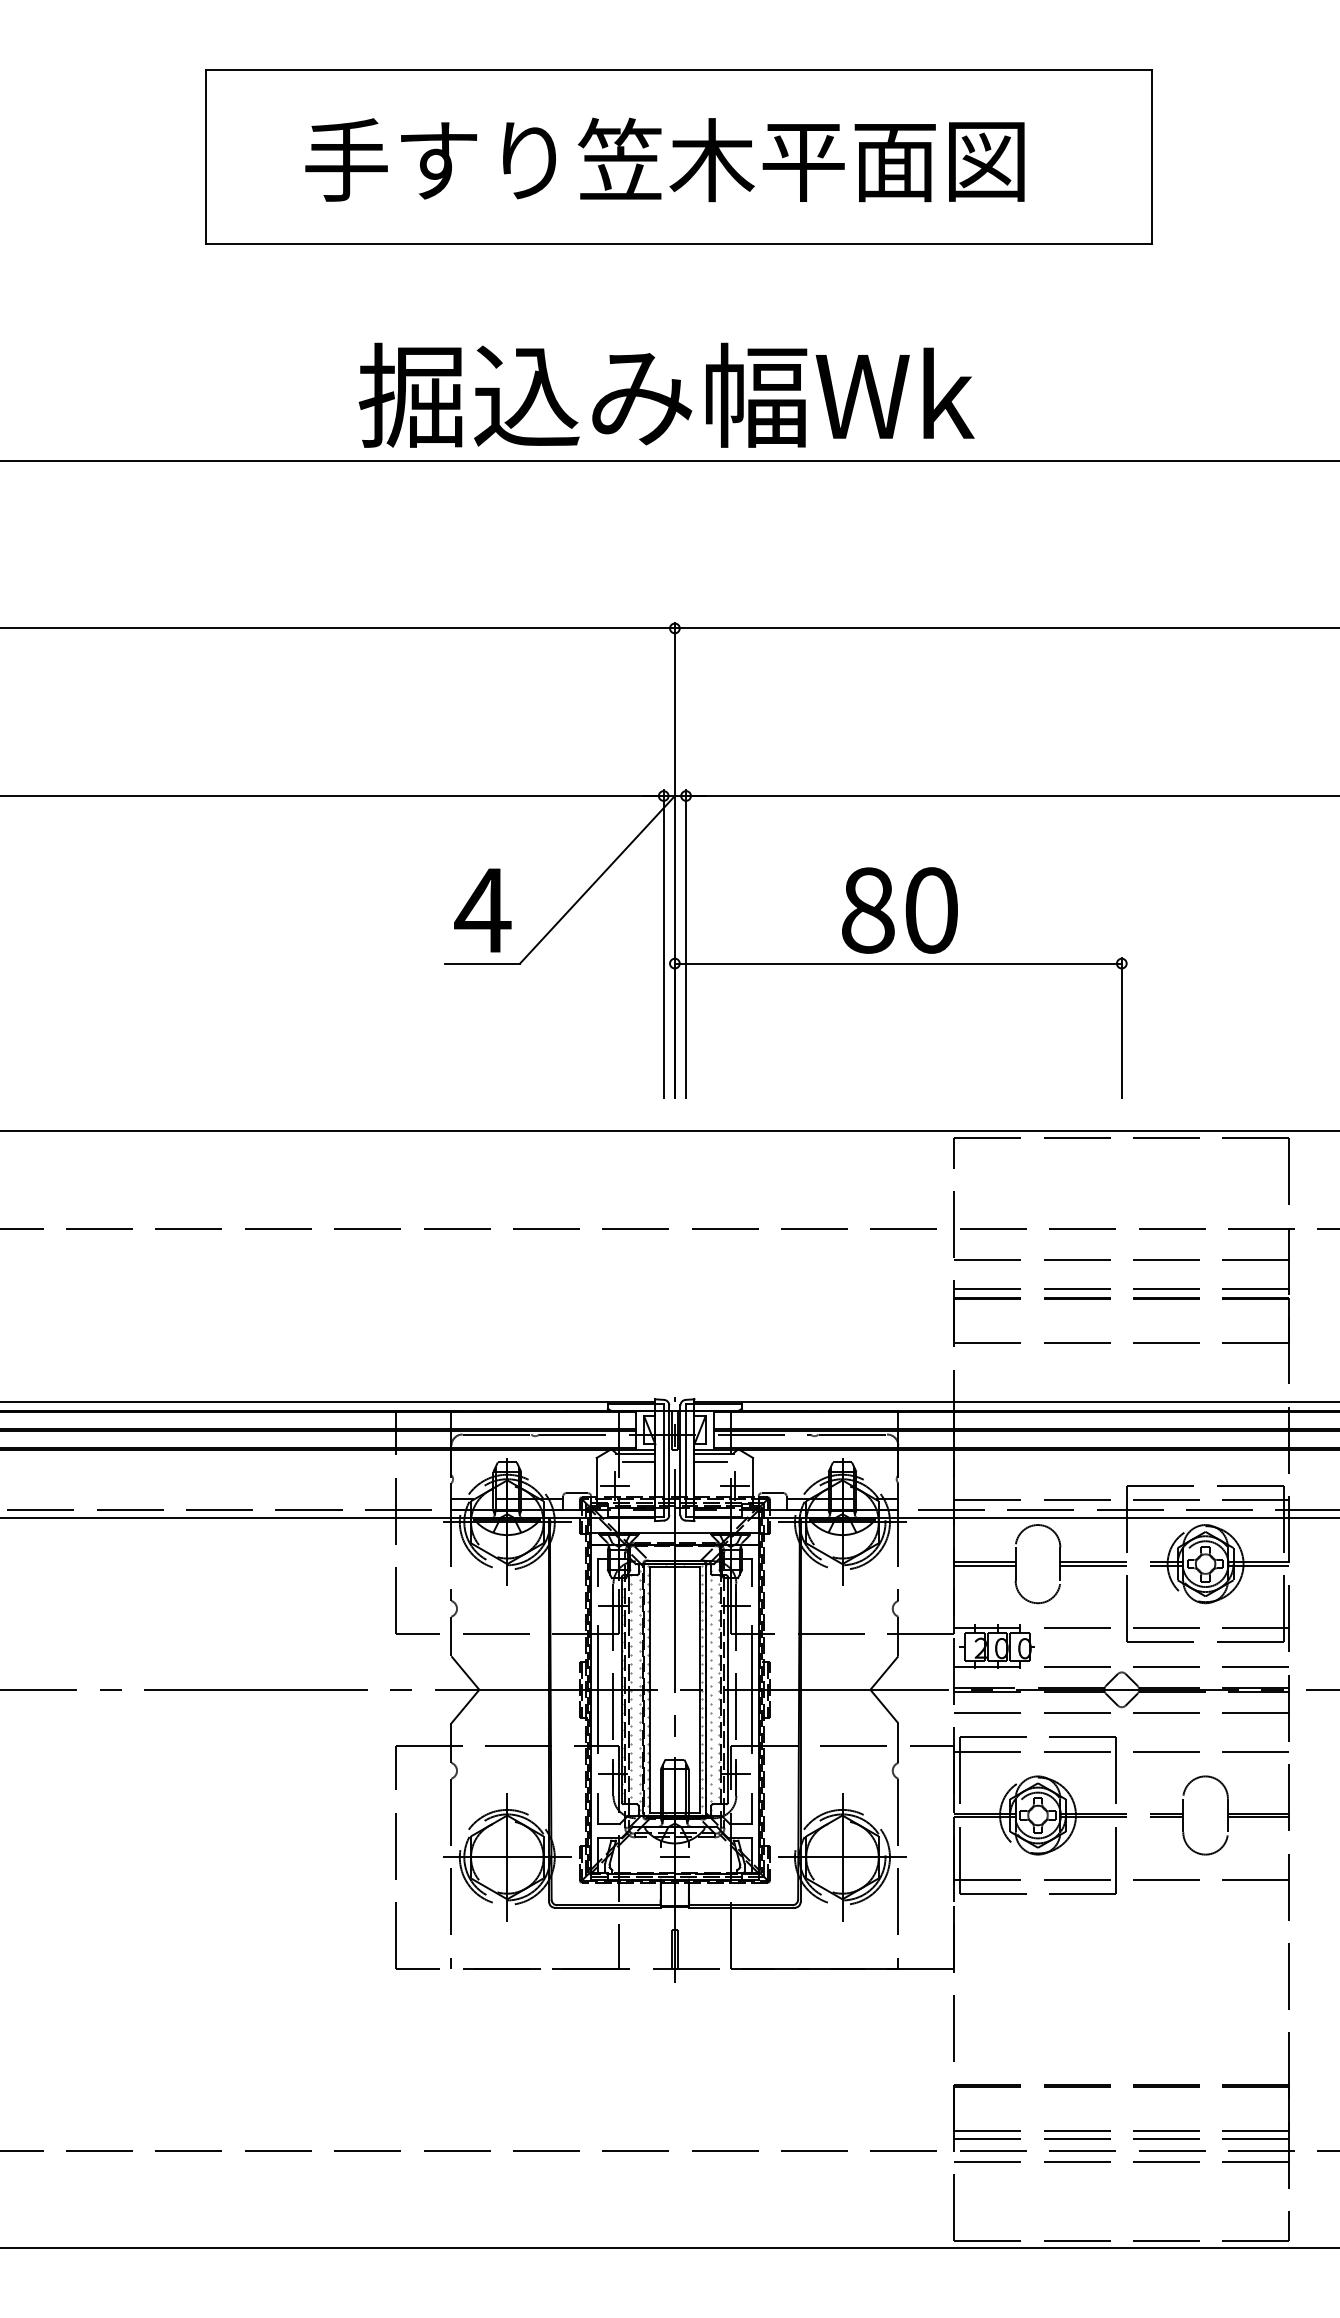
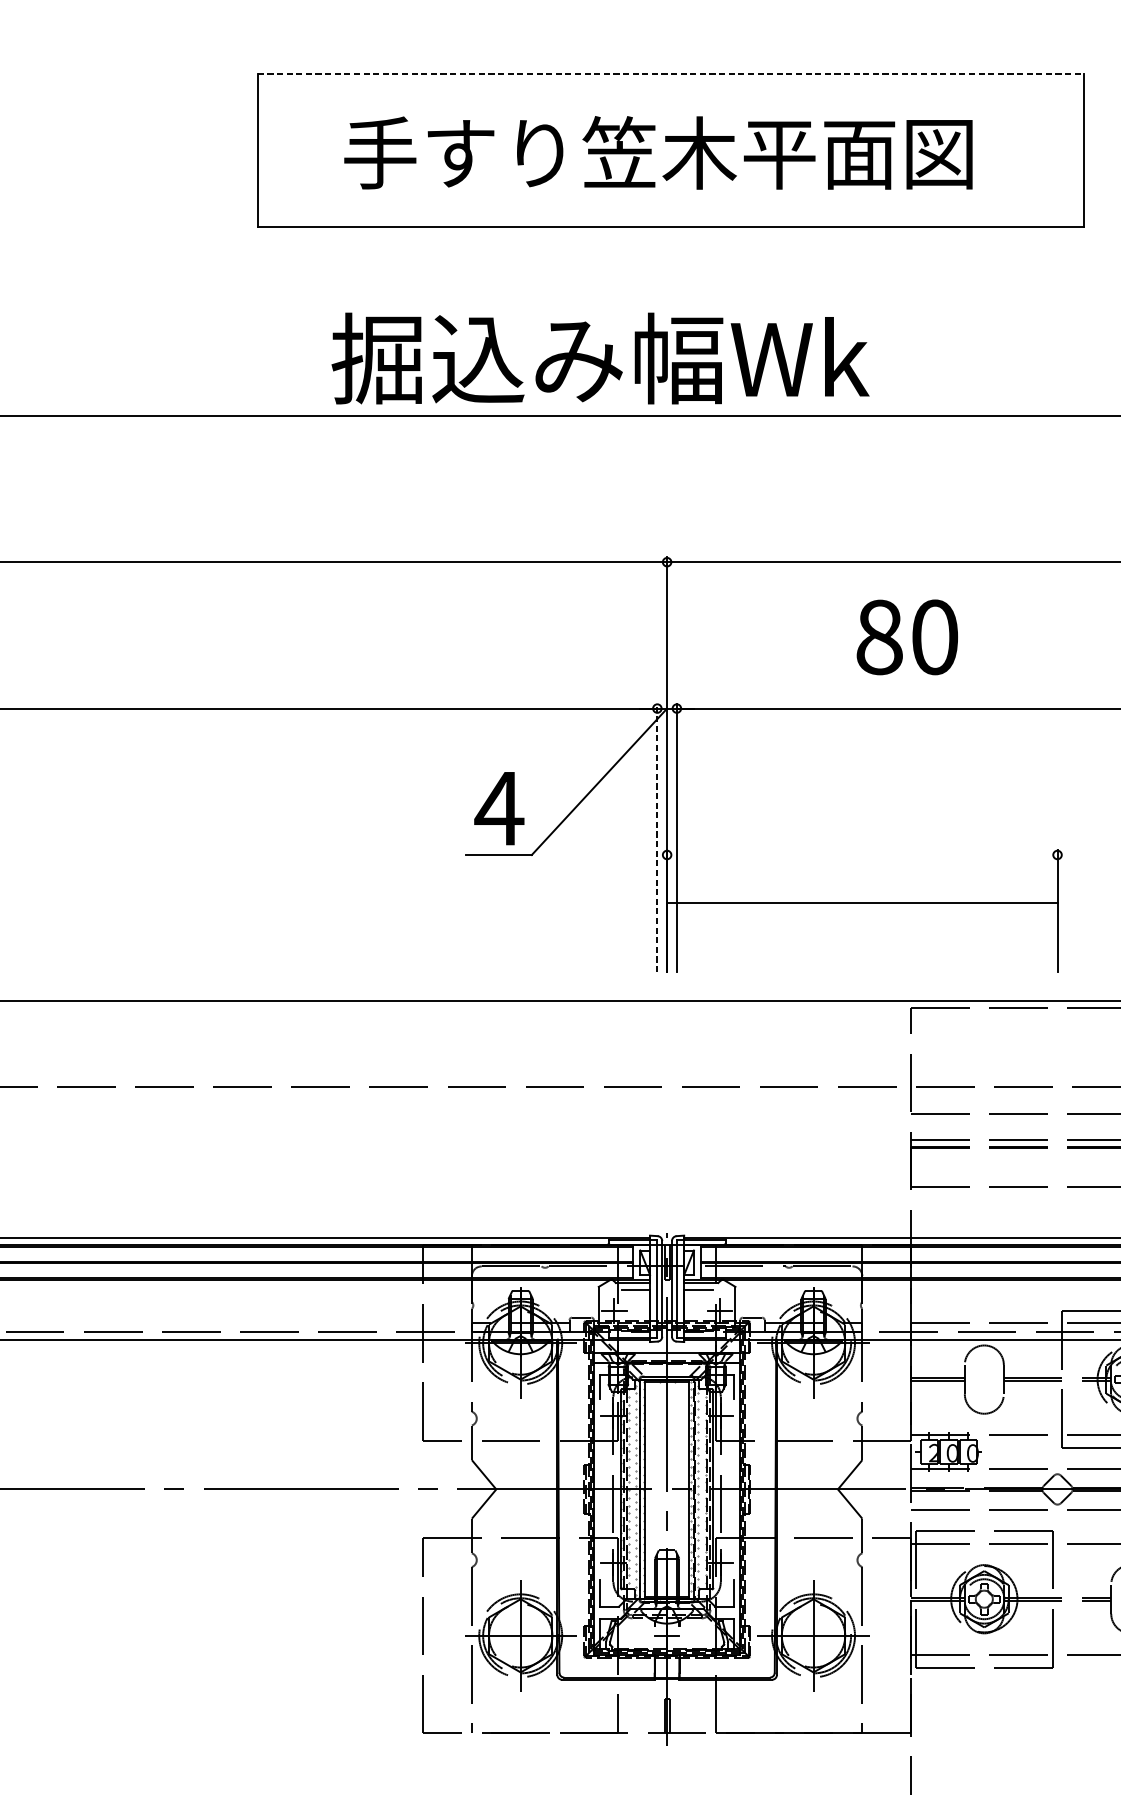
line: (678, 69) -> (670, 73), solid -> dashed
text: (666, 394) -> (600, 357), moved
text: (899, 910) -> (907, 637), moved
line: (663, 944) -> (657, 838), solid -> dashed
line: (897, 963) -> (861, 902), moved
line: (597, 1689) -> (599, 1489), removed
line: (751, 1689) -> (734, 1489), removed

